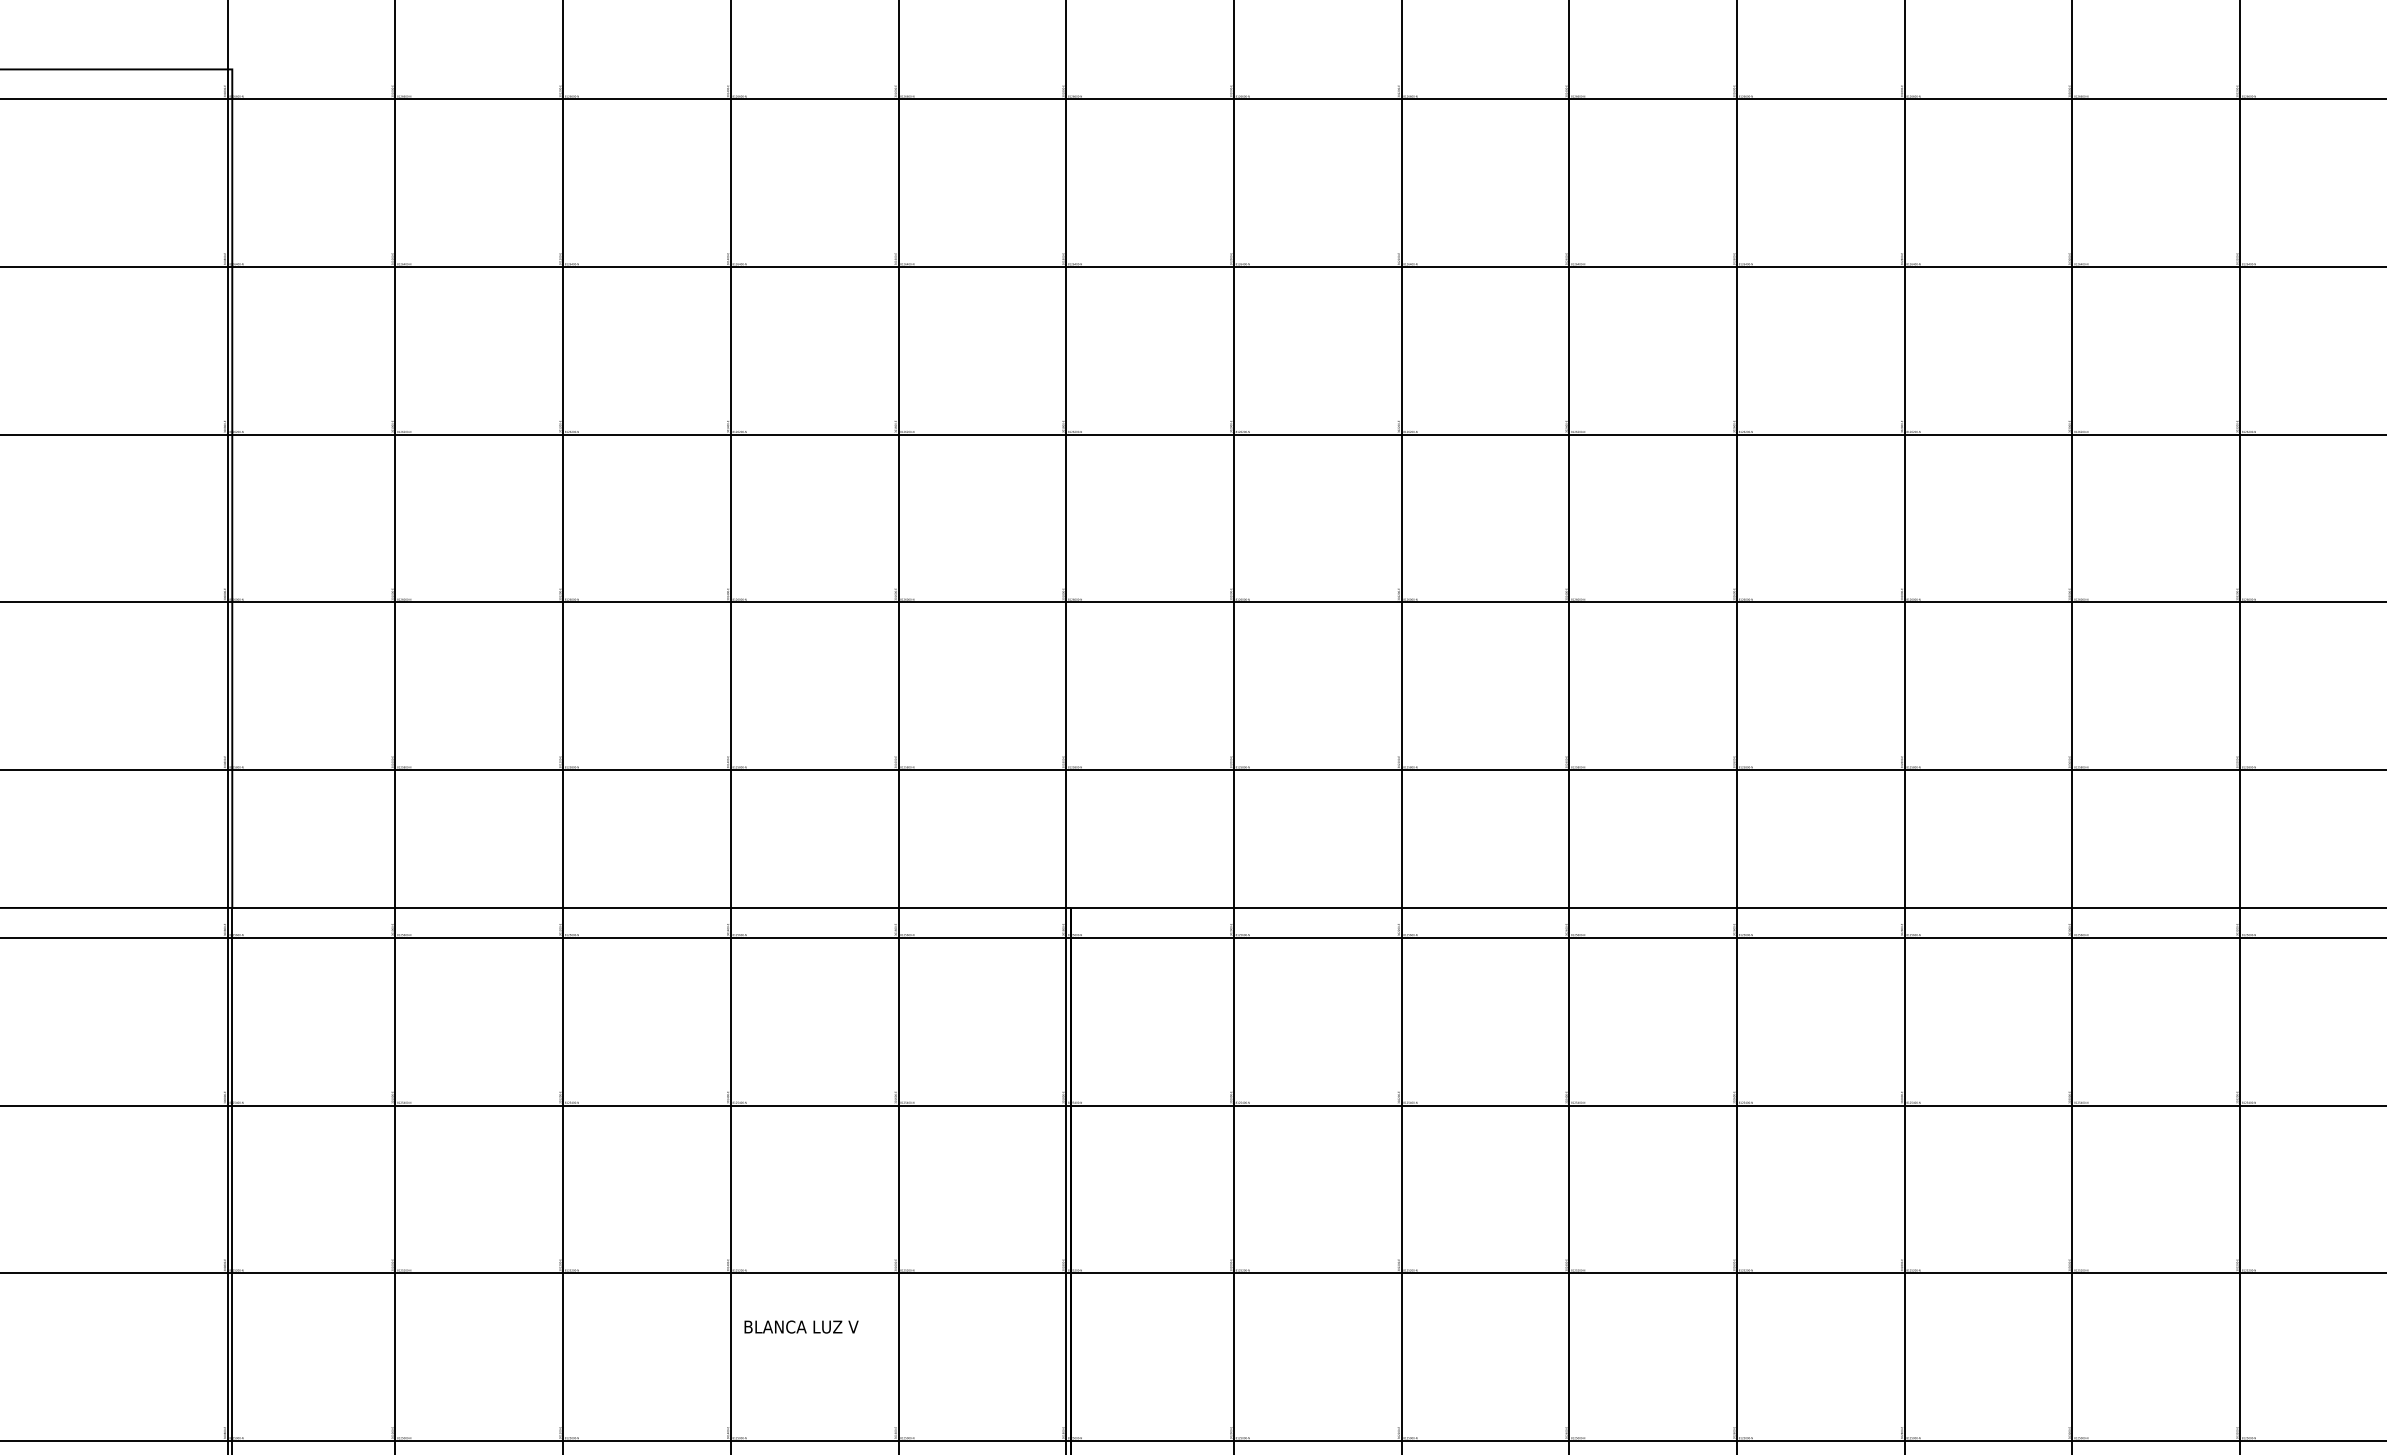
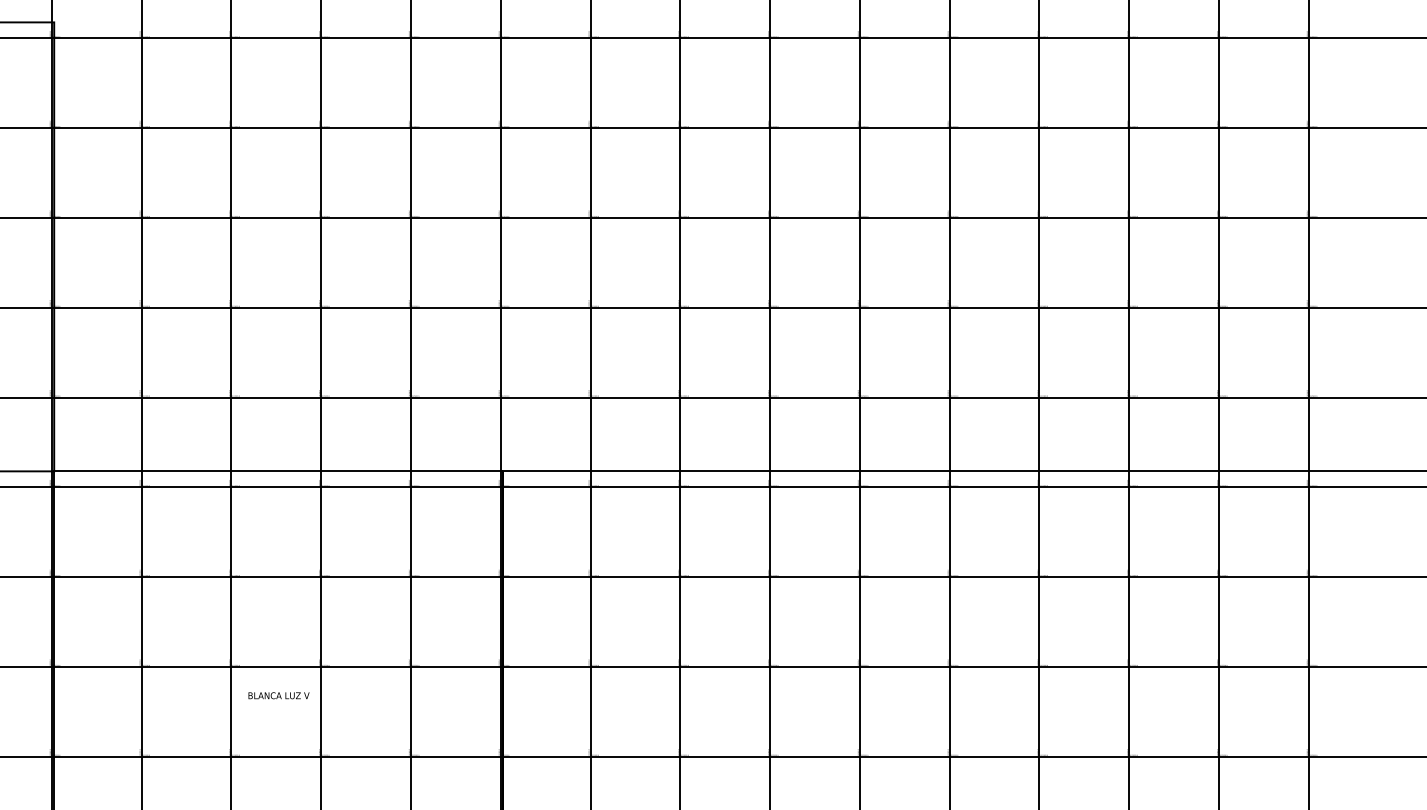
text: (800, 1326) -> (278, 695), moved

